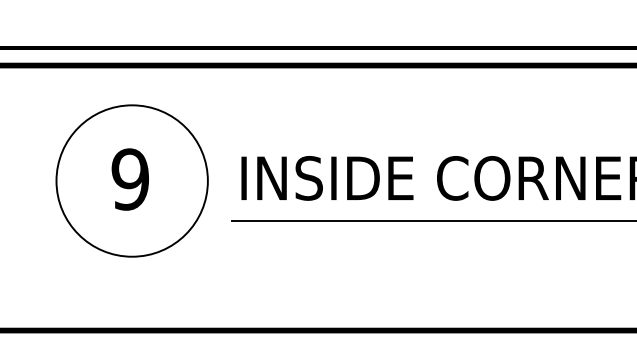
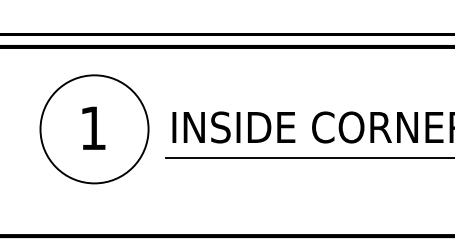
text: (129, 179) -> (92, 128), 9 -> 1

